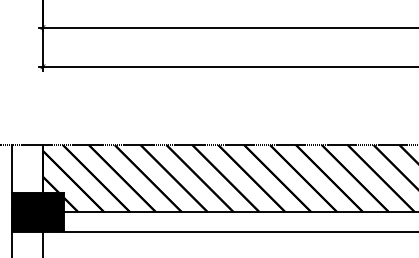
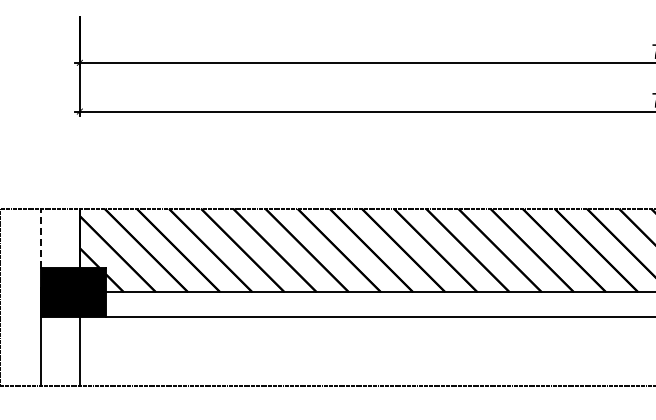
line: (11, 168) -> (40, 237), solid -> dashed

